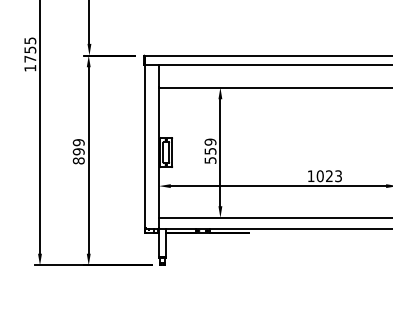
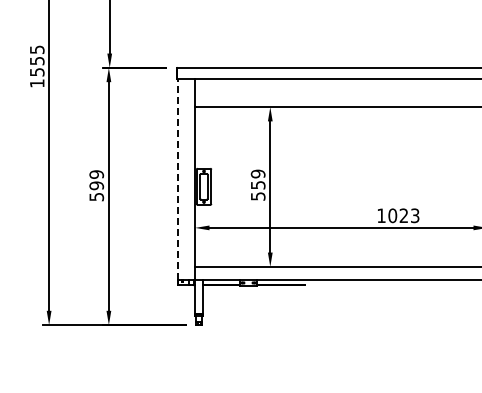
text: (30, 59) -> (37, 72), 1755 -> 1555
line: (145, 145) -> (178, 178), solid -> dashed
text: (78, 160) -> (96, 196), 899 -> 599

